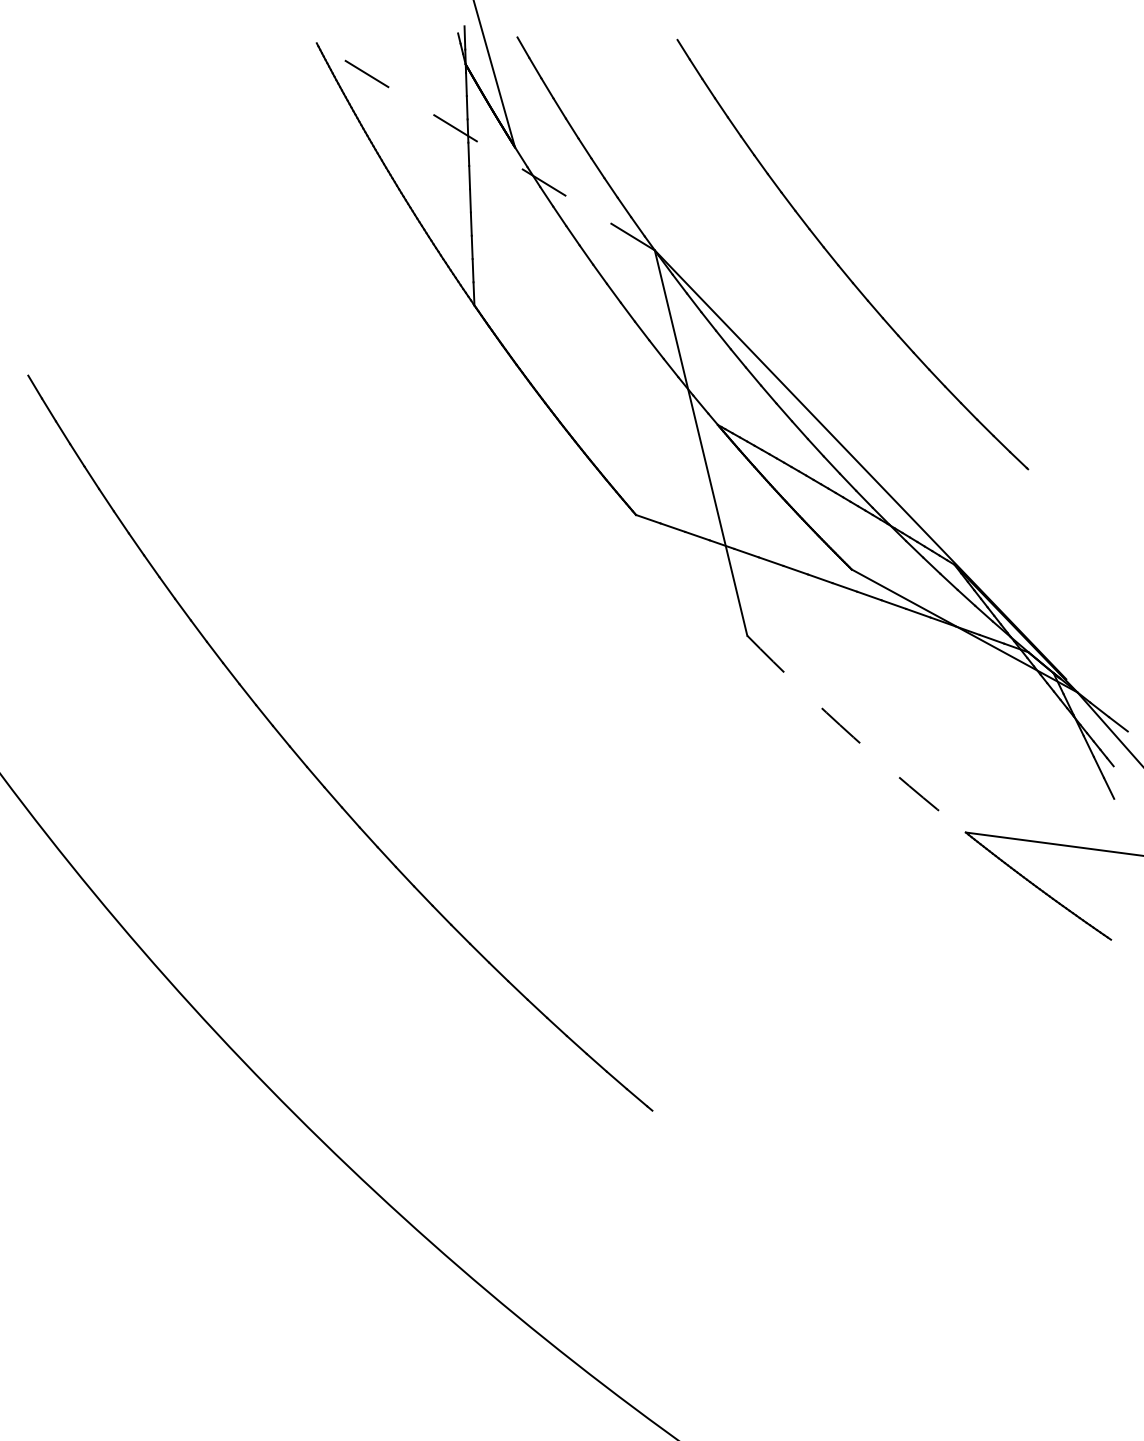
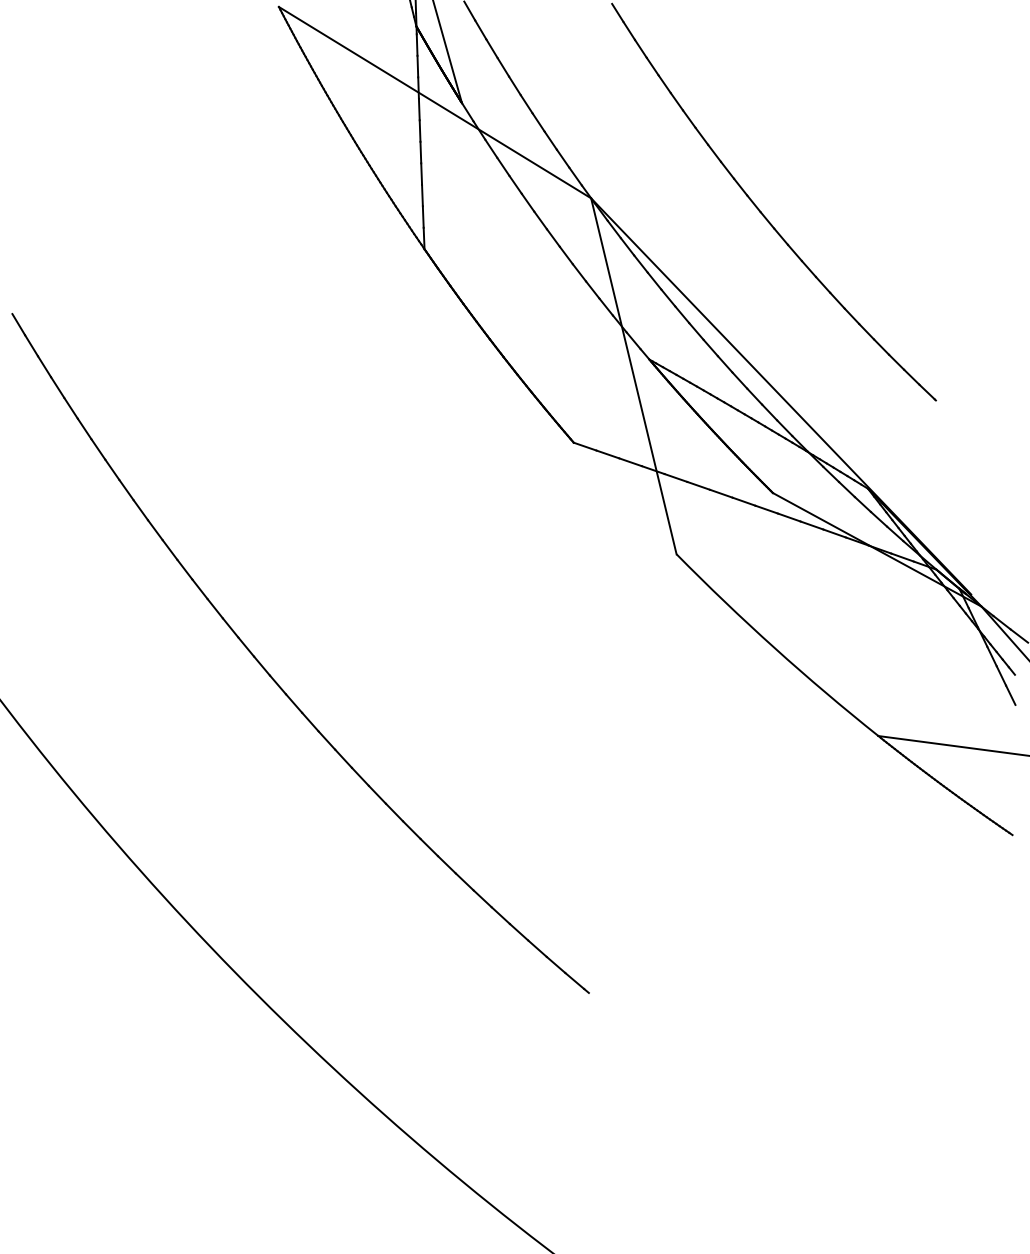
line: (485, 146) -> (434, 102), dashed -> solid
arc: (853, 737) -> (774, 648), dashed -> solid

